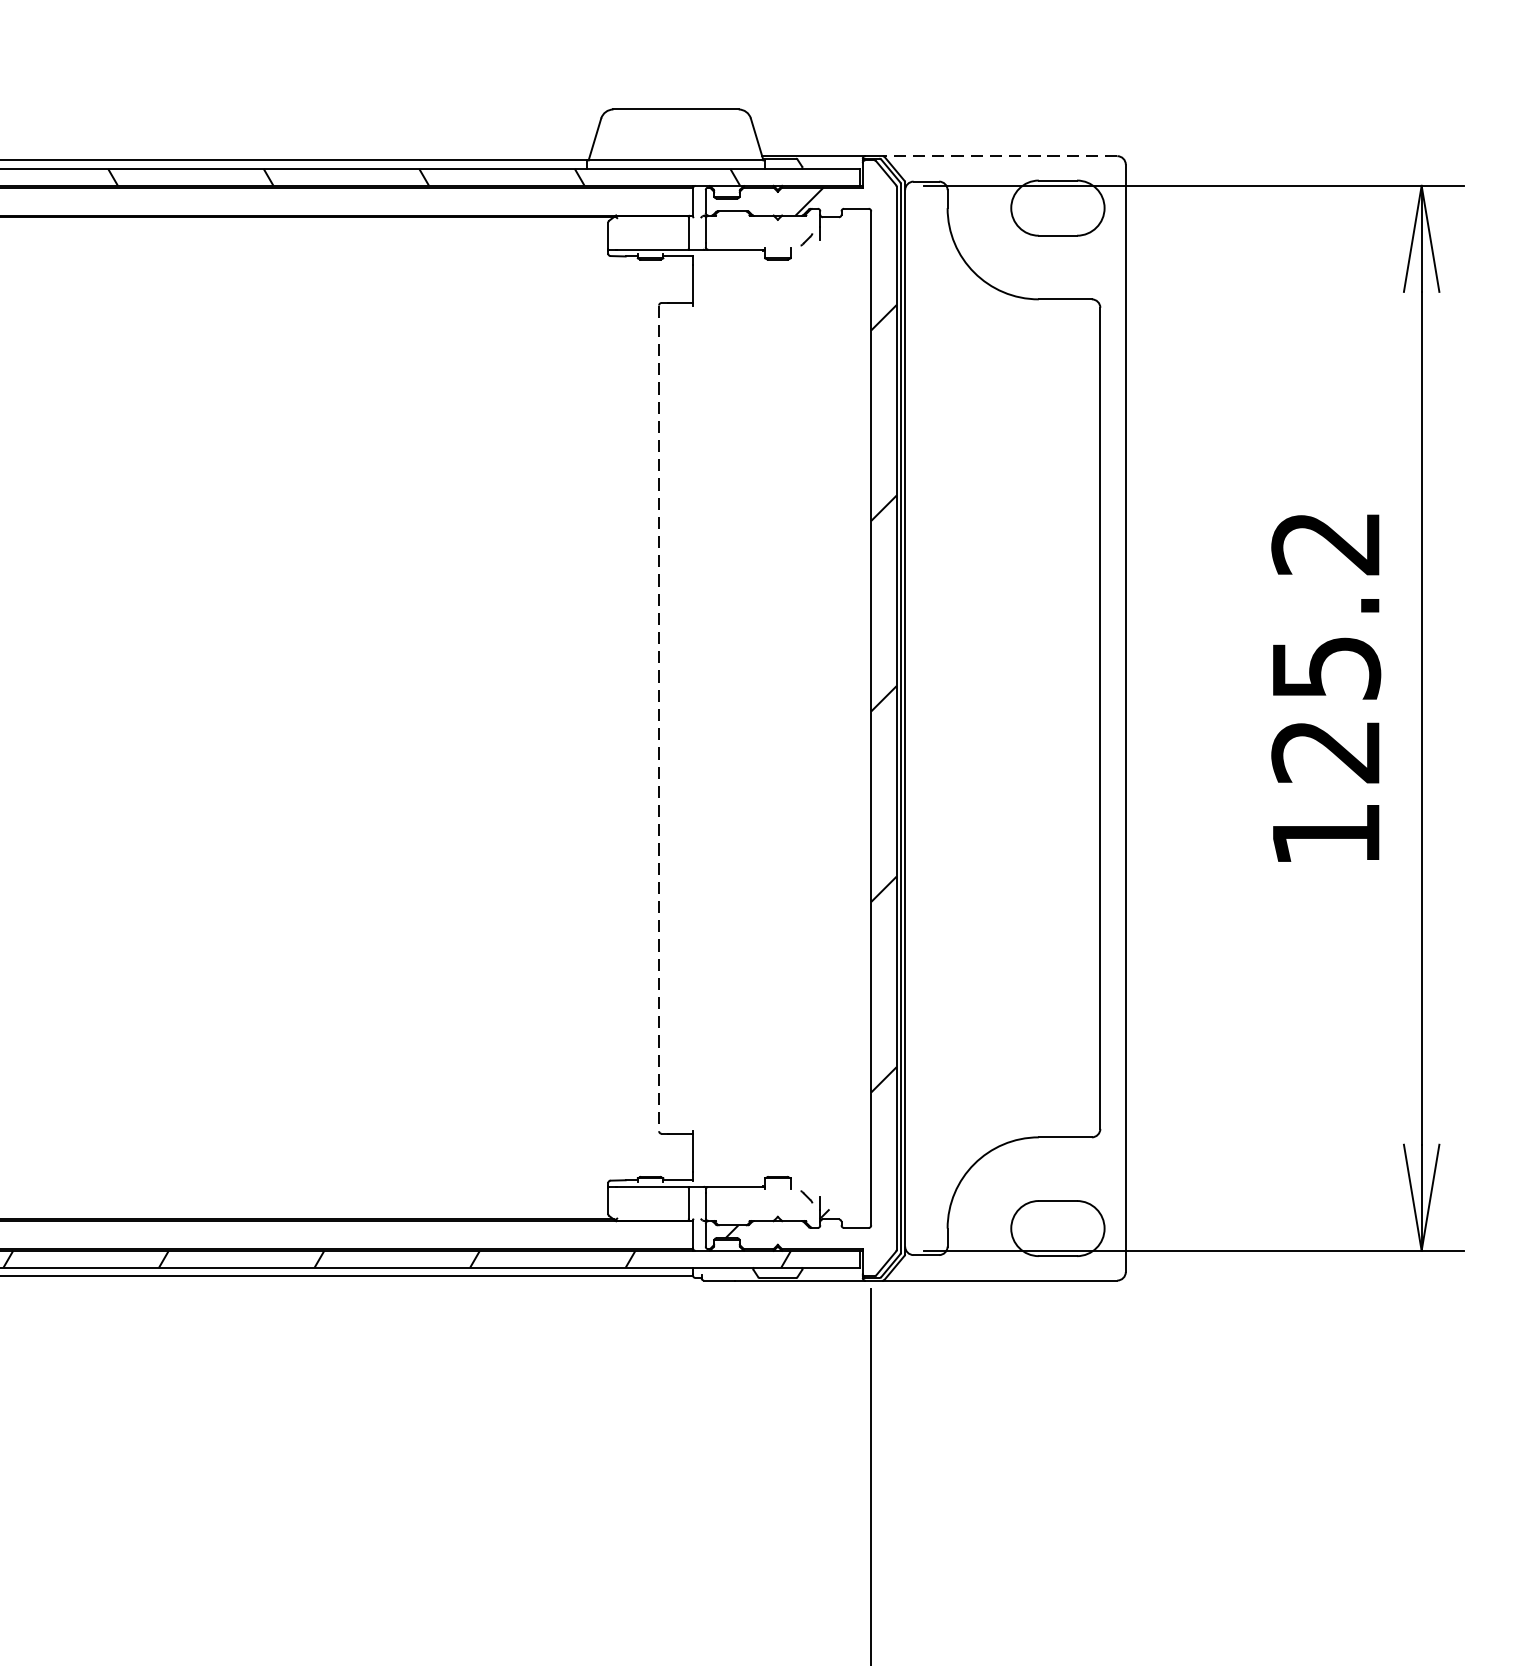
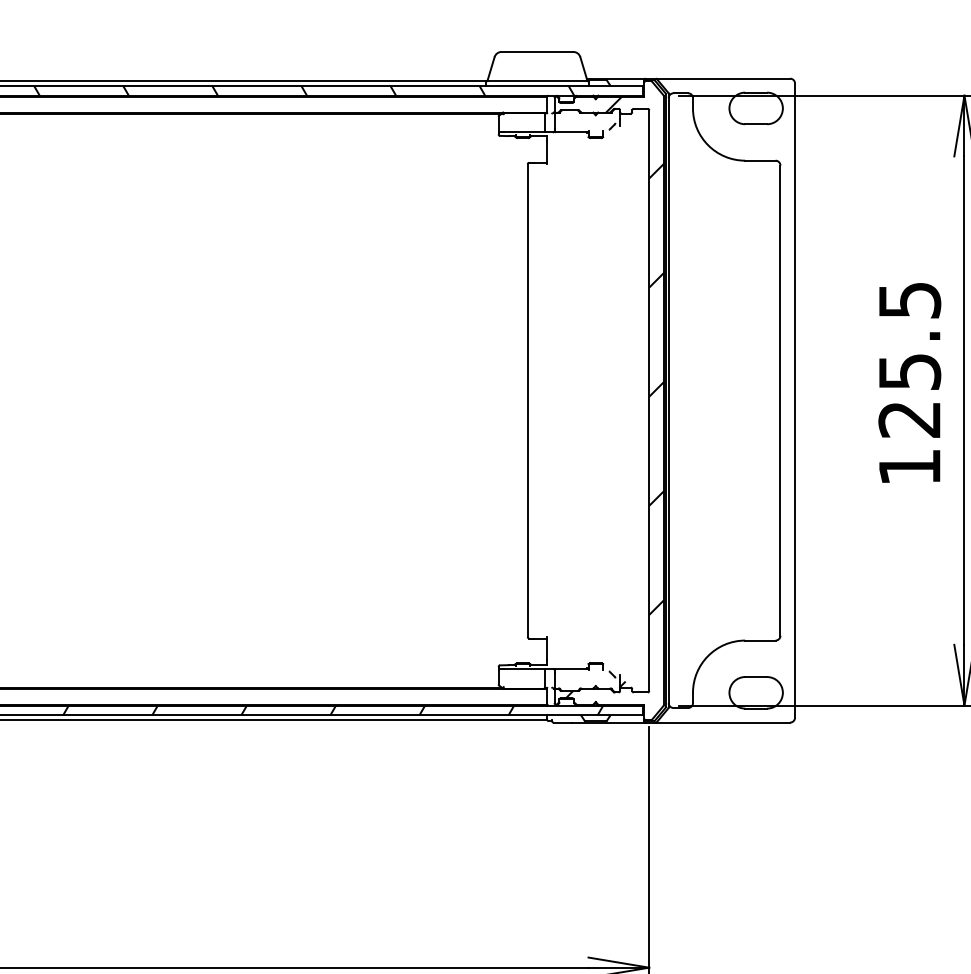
line: (999, 155) -> (722, 78), dashed -> solid
text: (1325, 543) -> (909, 300), 125.2 -> 125.5
line: (658, 719) -> (527, 401), dashed -> solid

